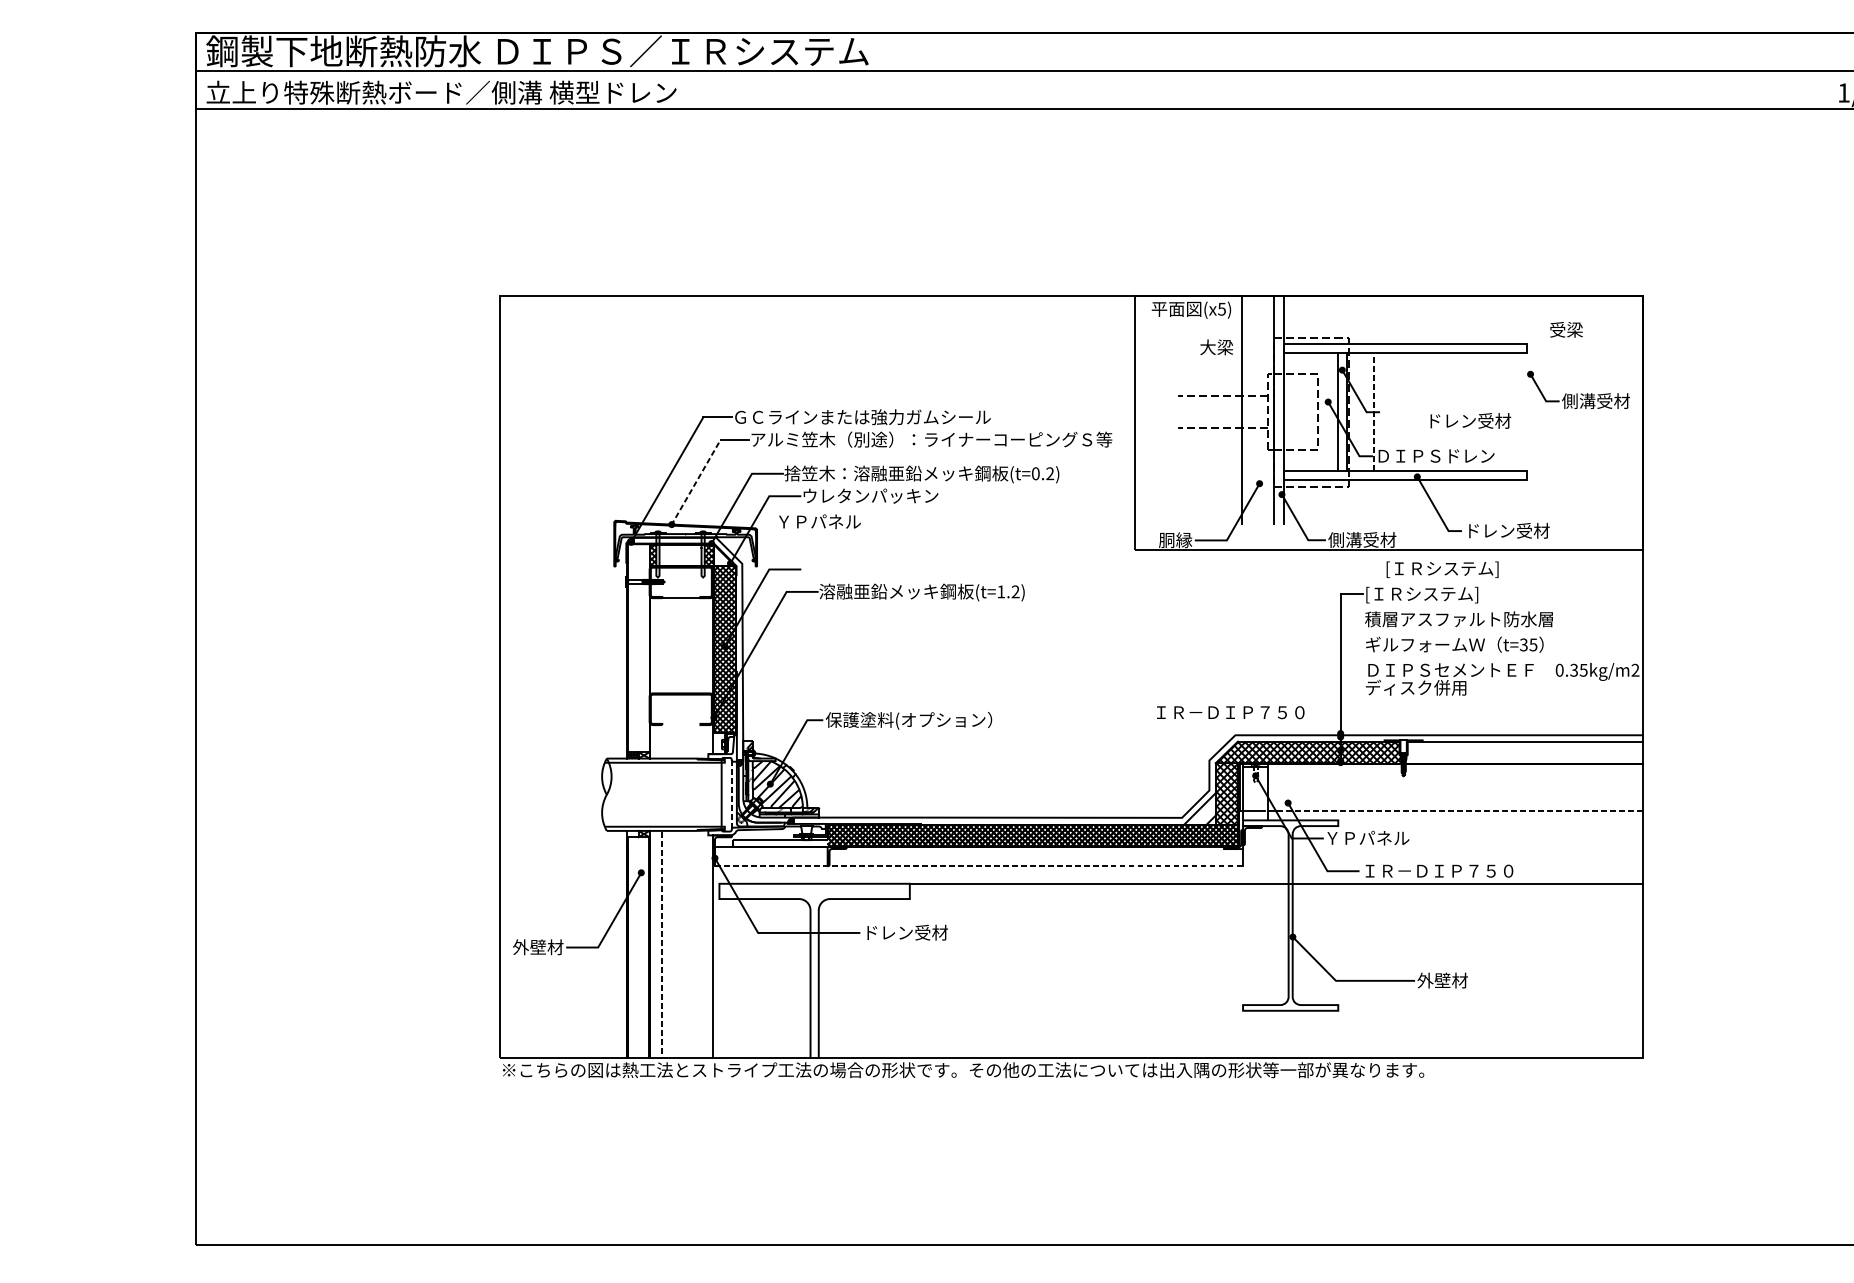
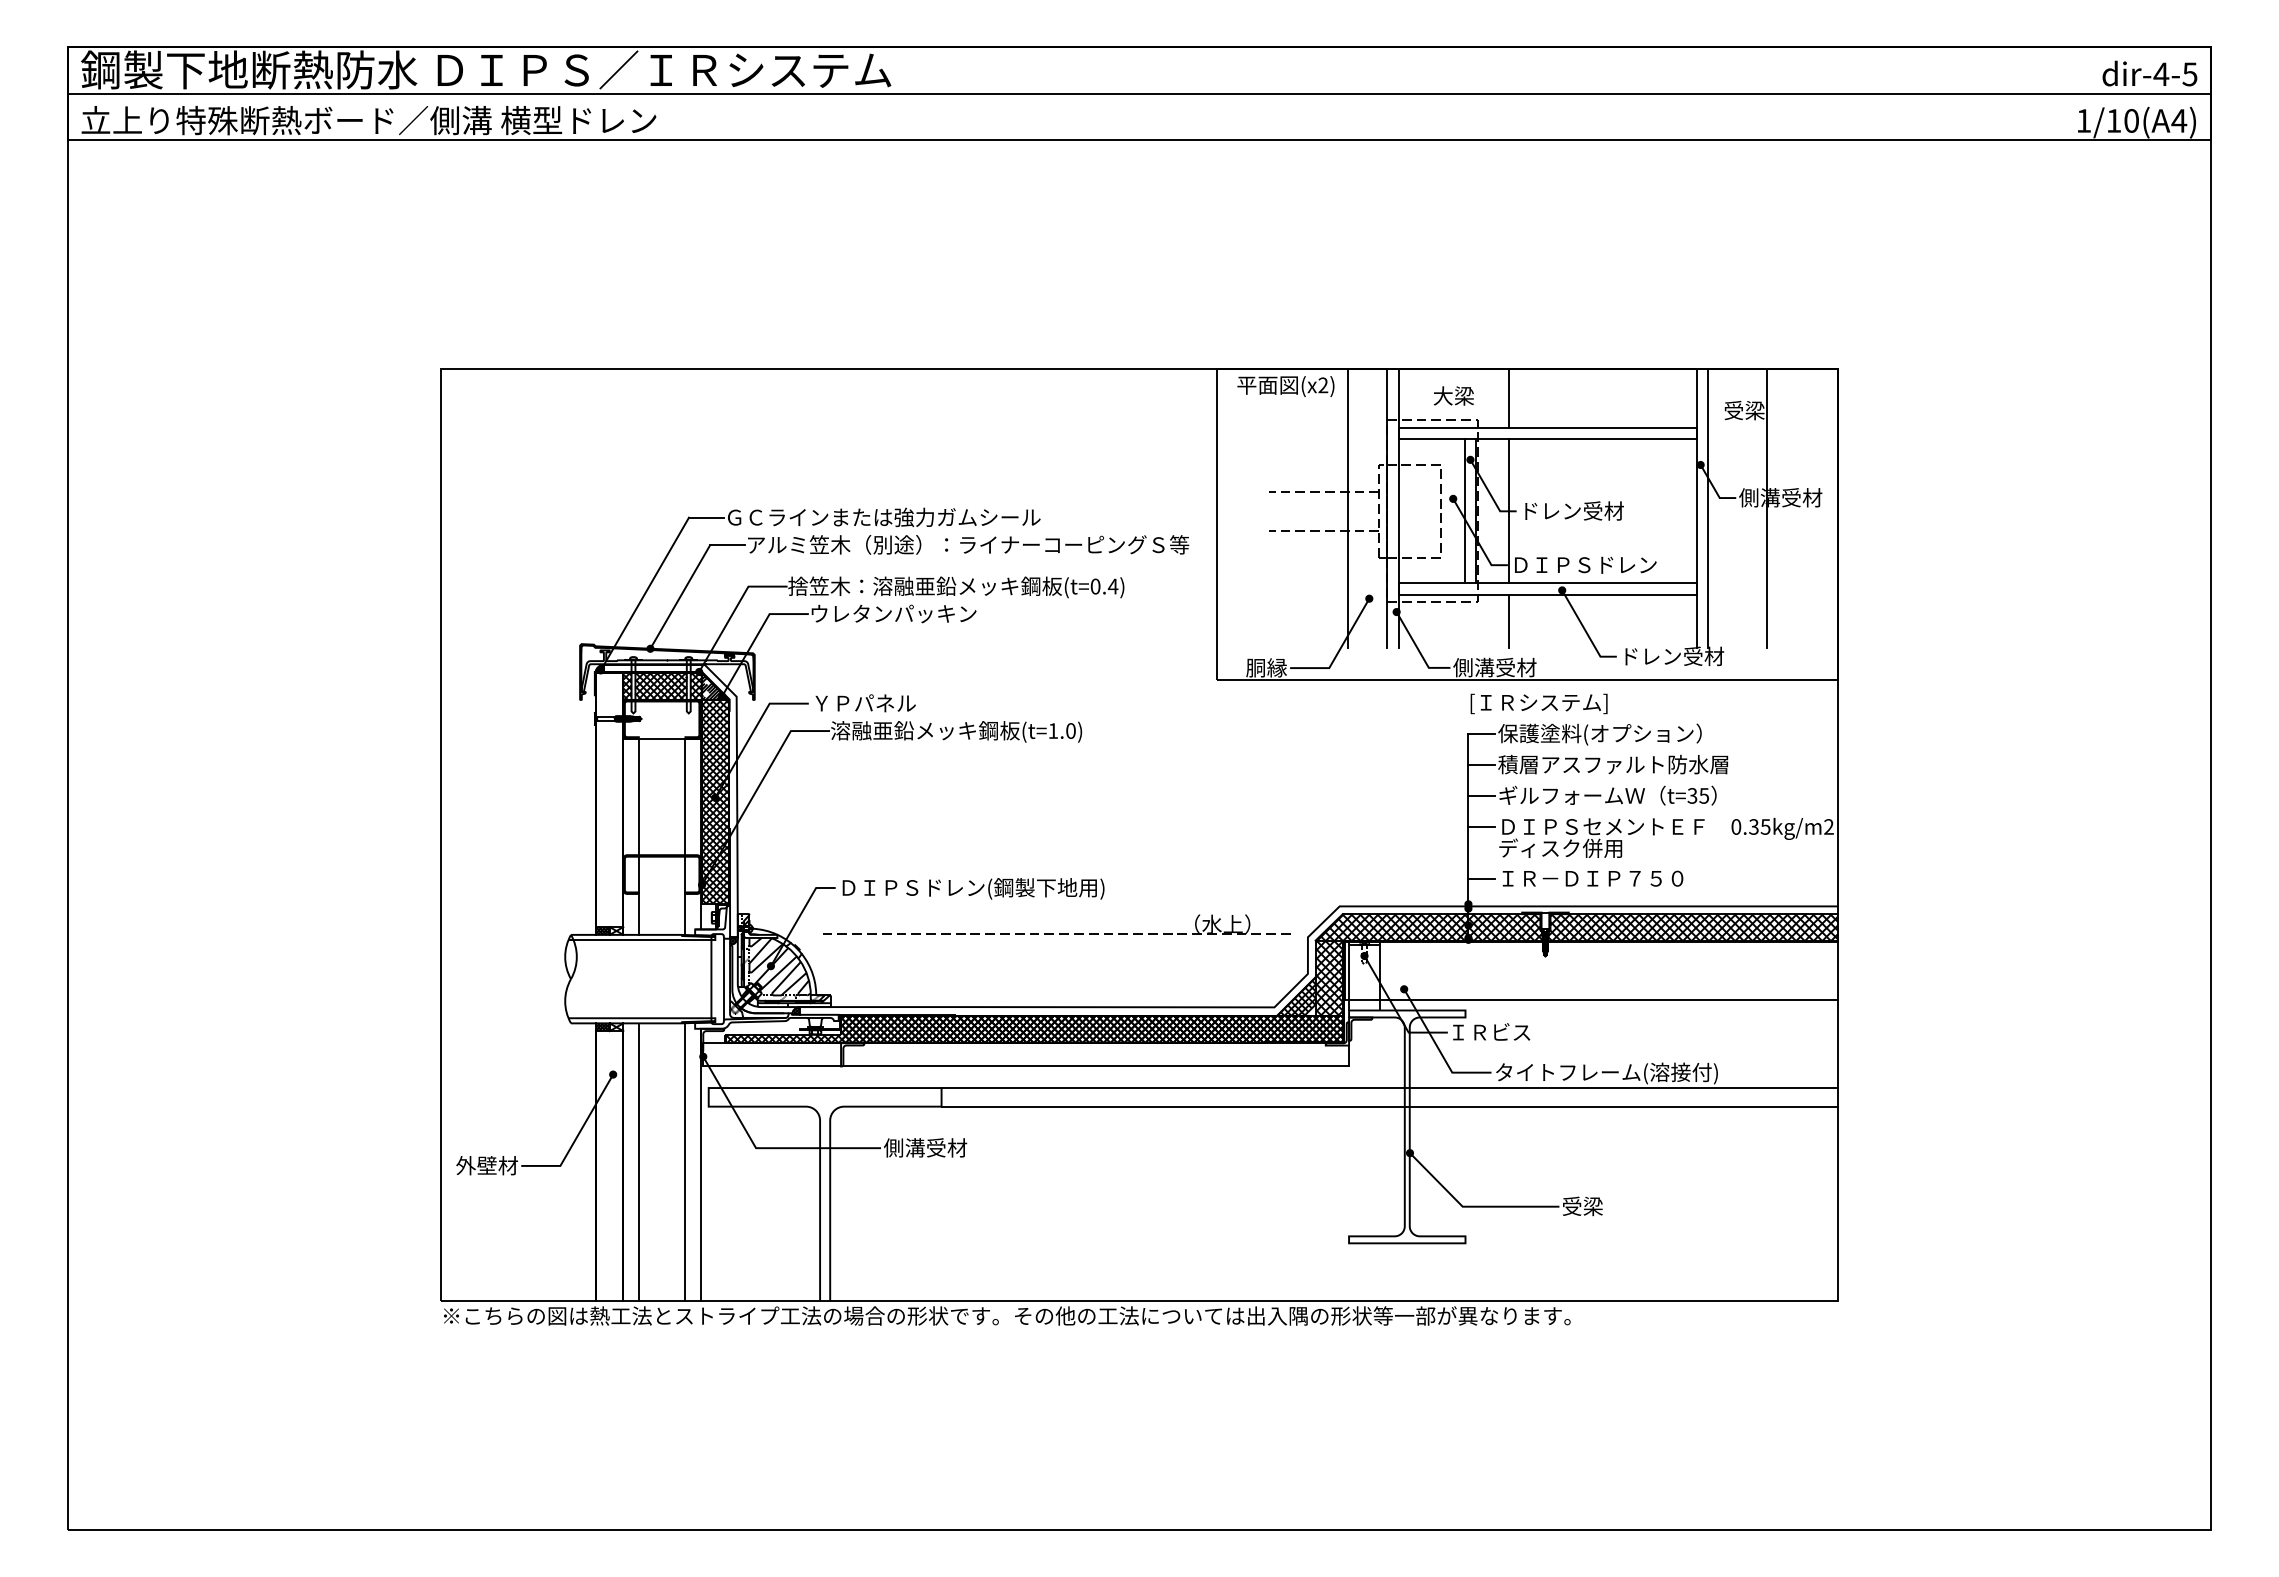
text: (1222, 309) -> (1323, 385), (x5) -> (x2)
line: (1374, 319) -> (1509, 398), added
text: (1216, 346) -> (1453, 395), moved
line: (1527, 409) -> (1696, 508), added
line: (1536, 409) -> (1708, 508), added
line: (1584, 409) -> (1766, 508), added
line: (1374, 412) -> (1509, 511), dashed -> solid
text: (1470, 420) -> (1574, 510), moved
text: (1049, 473) -> (1112, 586), (t=0.2) -> (t=0.4)
line: (696, 482) -> (680, 597), dashed -> solid
line: (1374, 501) -> (1509, 620), added
text: (819, 521) -> (865, 703), moved
hatch: (680, 555) -> (660, 686), added
hatch: (724, 555) -> (714, 686), added
text: (1442, 569) -> (1538, 703), moved
text: (1015, 591) -> (1070, 730), (t=1.2) -> (t=1.0)
text: (1447, 594) -> (1599, 734), [ＩＲシステム] -> 保護塗料(オプション）
line: (1351, 619) -> (1481, 764), added
line: (1351, 644) -> (1481, 795), added
line: (1351, 669) -> (1481, 826), added
line: (662, 678) -> (638, 836), added
line: (700, 678) -> (685, 836), added
text: (1230, 712) -> (1592, 878), moved
line: (1351, 712) -> (1481, 878), added
text: (934, 720) -> (971, 888), 保護塗料(オプション） -> ＤＩＰＳドレン(鋼製下地用)
hatch: (1523, 752) -> (1692, 927), added
part: (1001, 757) -> (1053, 933), added
line: (731, 795) -> (723, 979), dashed -> solid
hatch: (1200, 808) -> (1296, 996), added
line: (1454, 811) -> (1607, 999), dashed -> solid
hatch: (632, 834) -> (602, 1027), added
text: (1368, 838) -> (1502, 1032), ＹＰパネル -> ＩＲビス
hatch: (780, 843) -> (783, 1038), added
line: (979, 866) -> (1026, 1066), dashed -> solid
text: (1453, 871) -> (1606, 1073), ＩＲ－ＤＩＰ７５０ -> タイトフレーム(溶接付)
line: (1276, 898) -> (1389, 1106), added
text: (905, 932) -> (936, 1147), ドレン受材 -> 側溝受材
line: (700, 943) -> (685, 1161), added
line: (662, 945) -> (638, 1163), dashed -> solid
text: (1442, 980) -> (1593, 1206), 外壁材 -> 受梁

